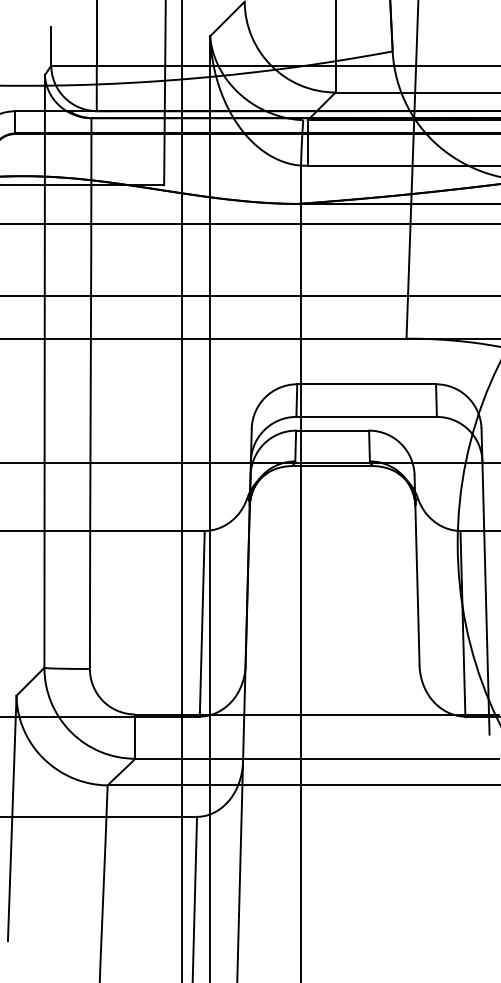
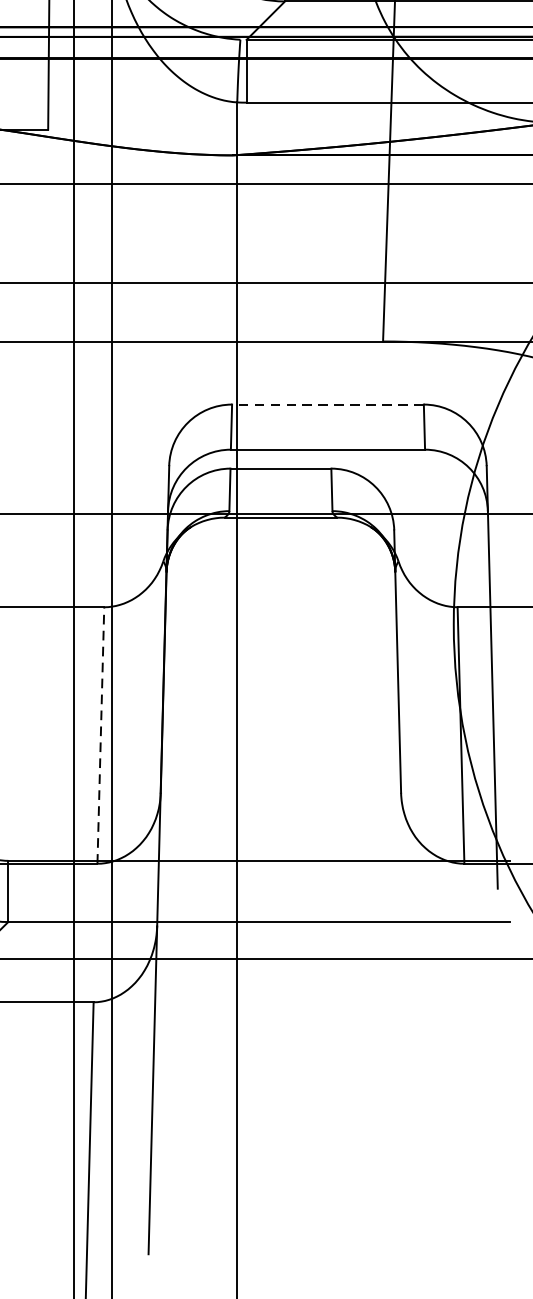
line: (366, 384) -> (327, 404), solid -> dashed
line: (202, 623) -> (101, 735), solid -> dashed

